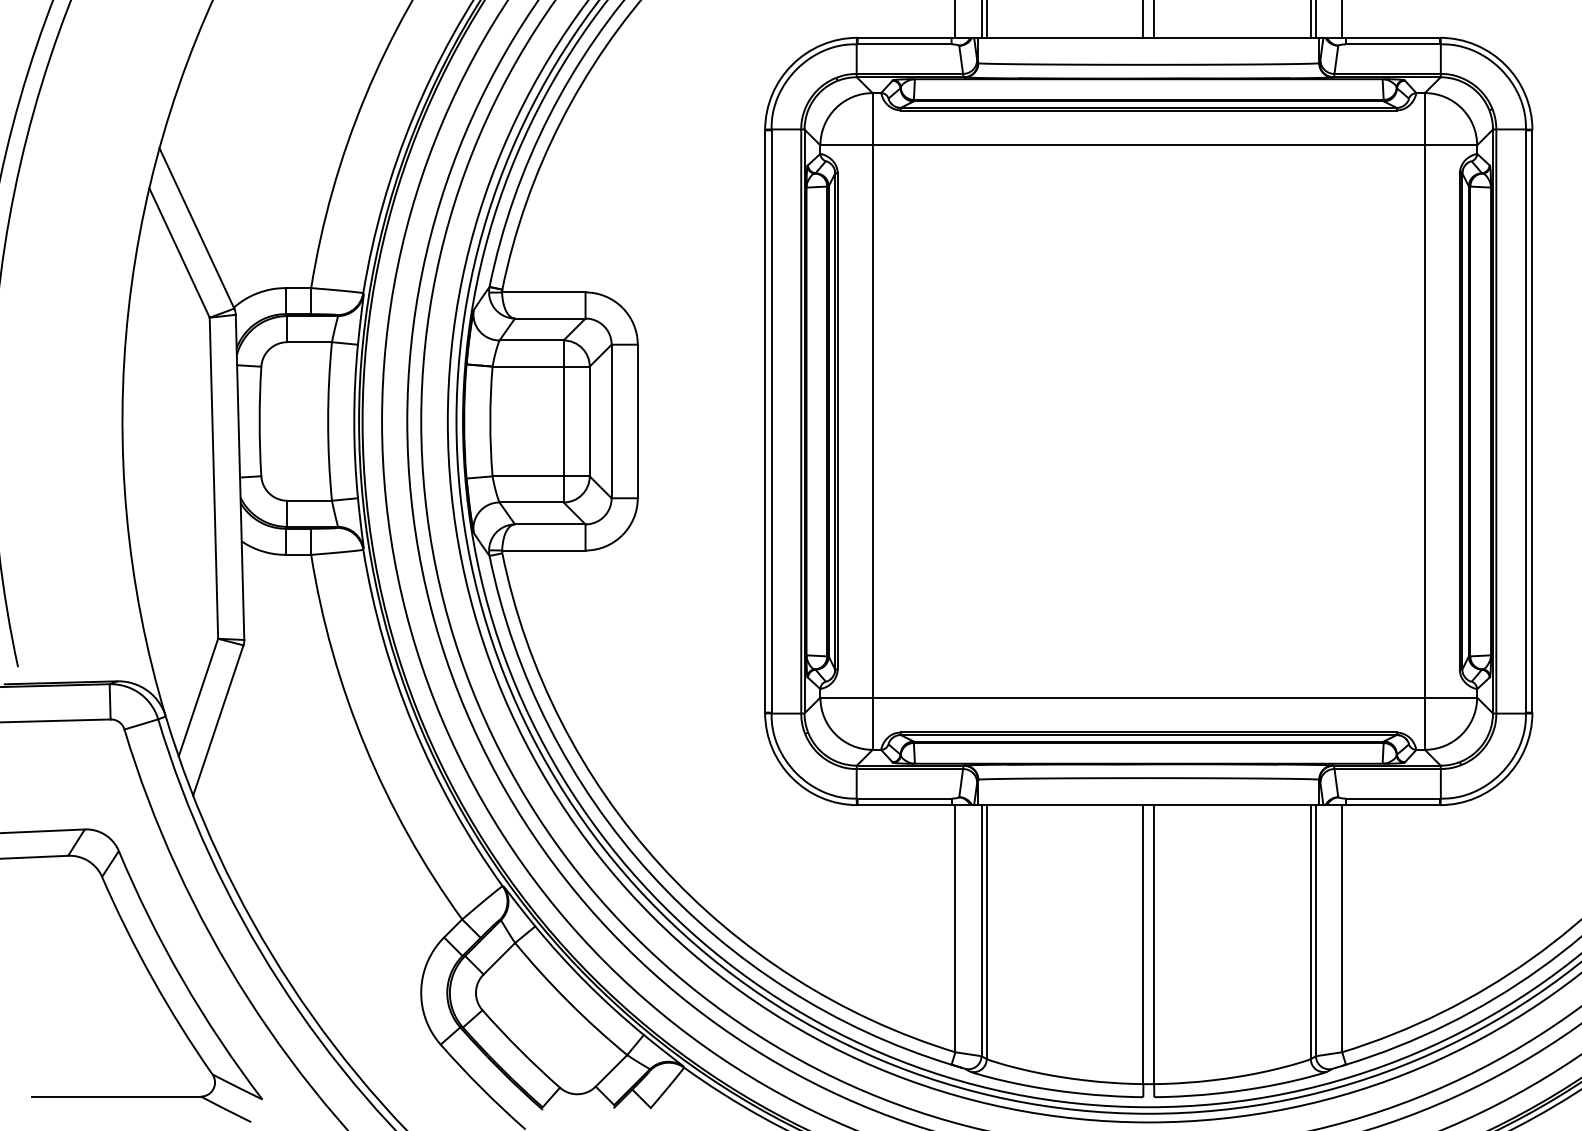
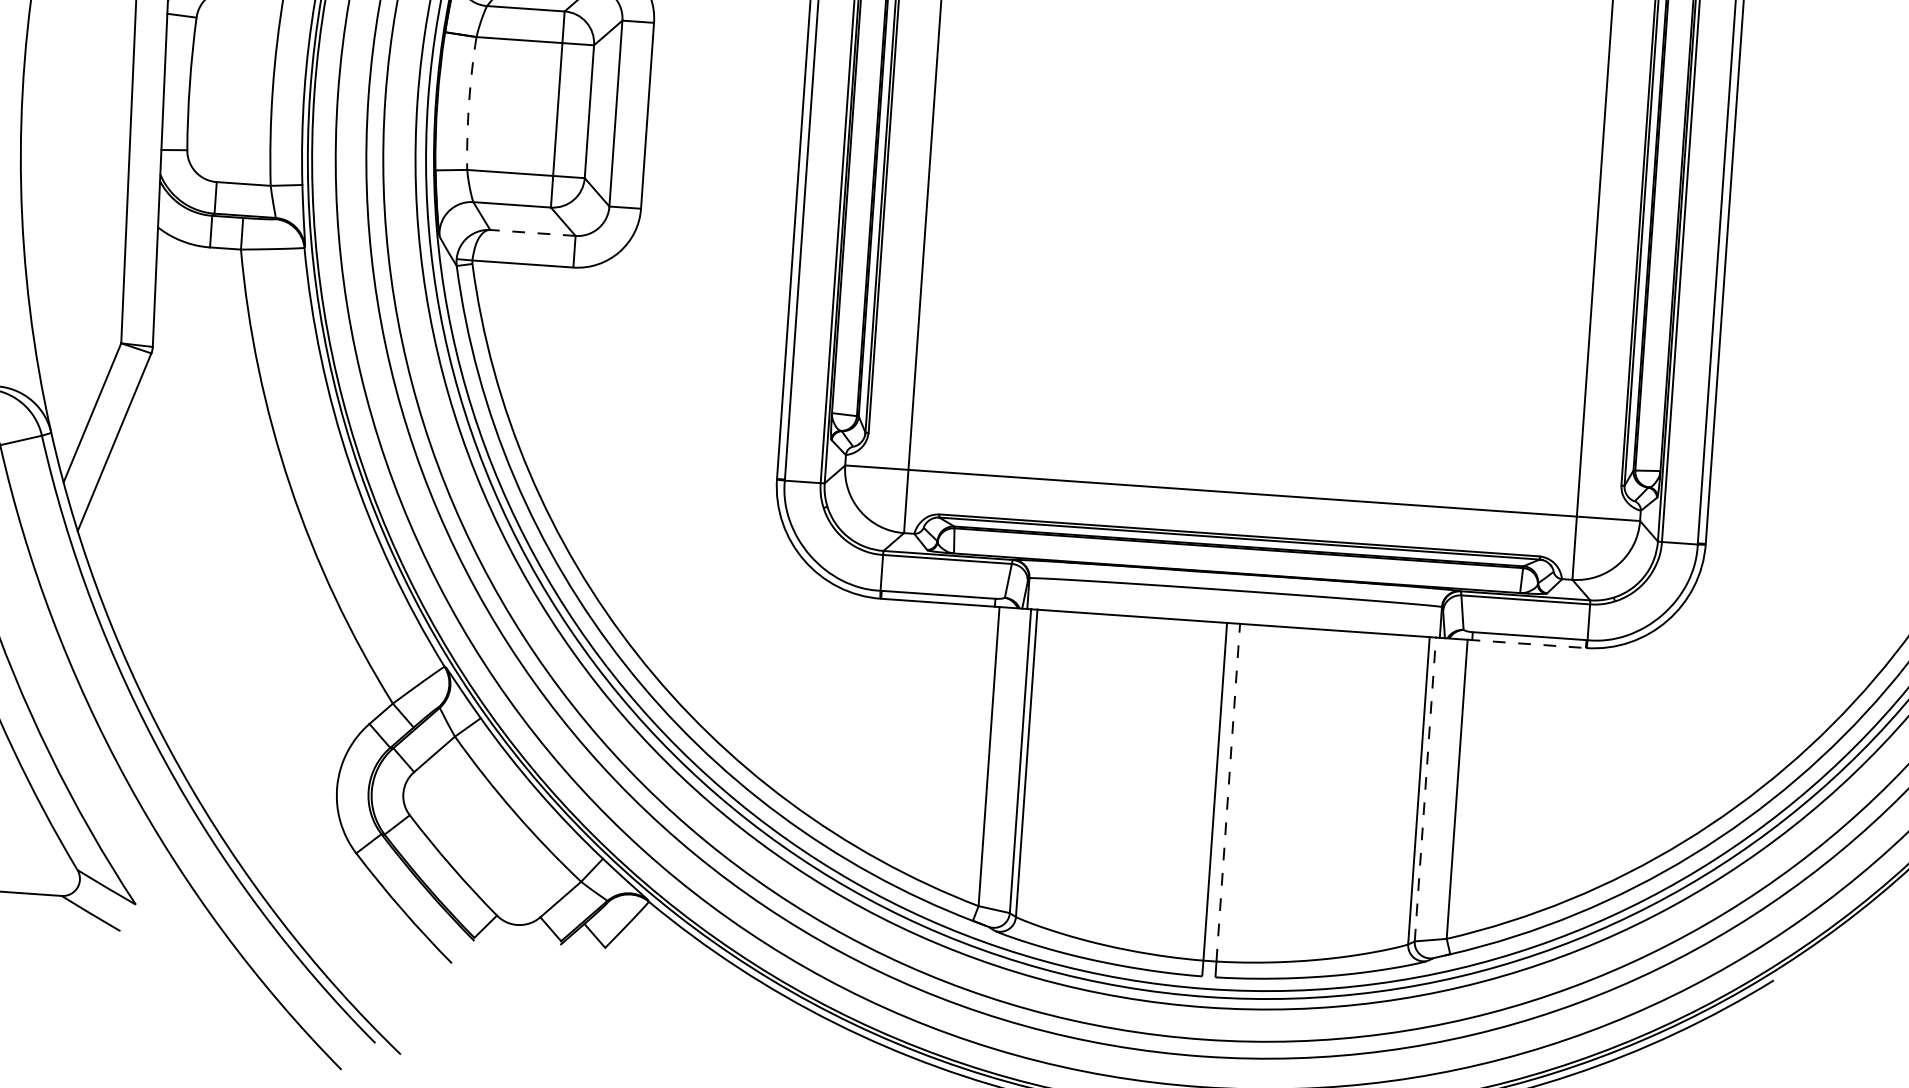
arc: (490, 421) -> (469, 103), solid -> dashed
line: (549, 524) -> (531, 233), solid -> dashed
line: (1391, 805) -> (1527, 644), solid -> dashed
line: (1316, 930) -> (1425, 789), solid -> dashed
line: (1154, 944) -> (1228, 792), solid -> dashed

